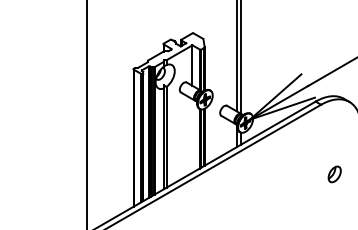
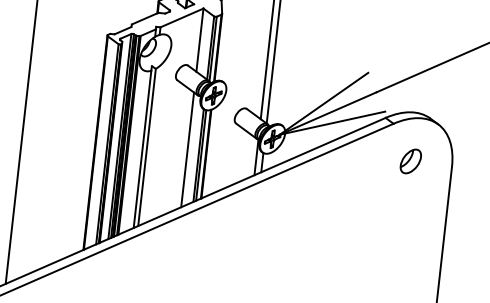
line: (192, 135) -> (187, 149), added
part: (334, 174) -> (410, 161), moved

